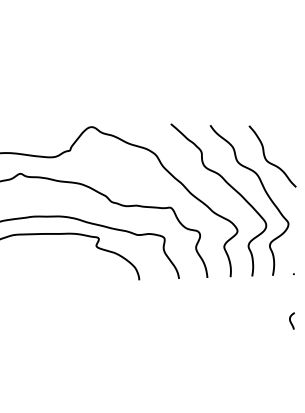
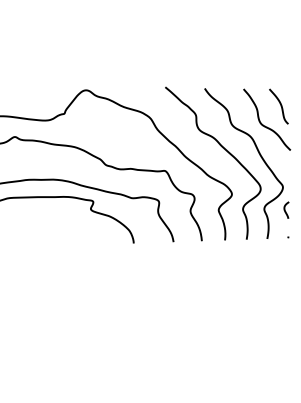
curve: (286, 143) -> (280, 106), added
curve: (290, 320) -> (284, 209), moved

